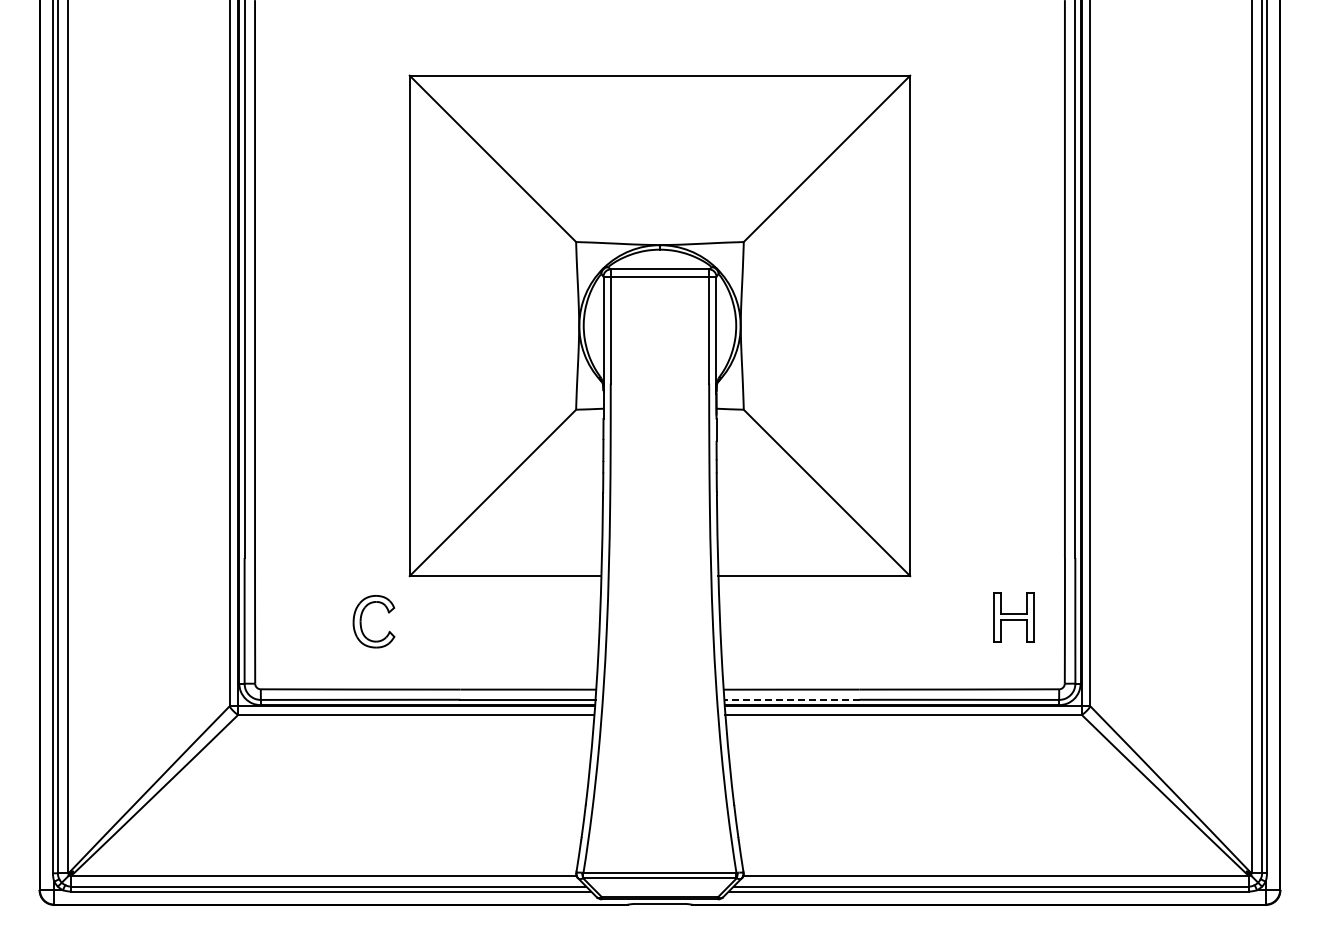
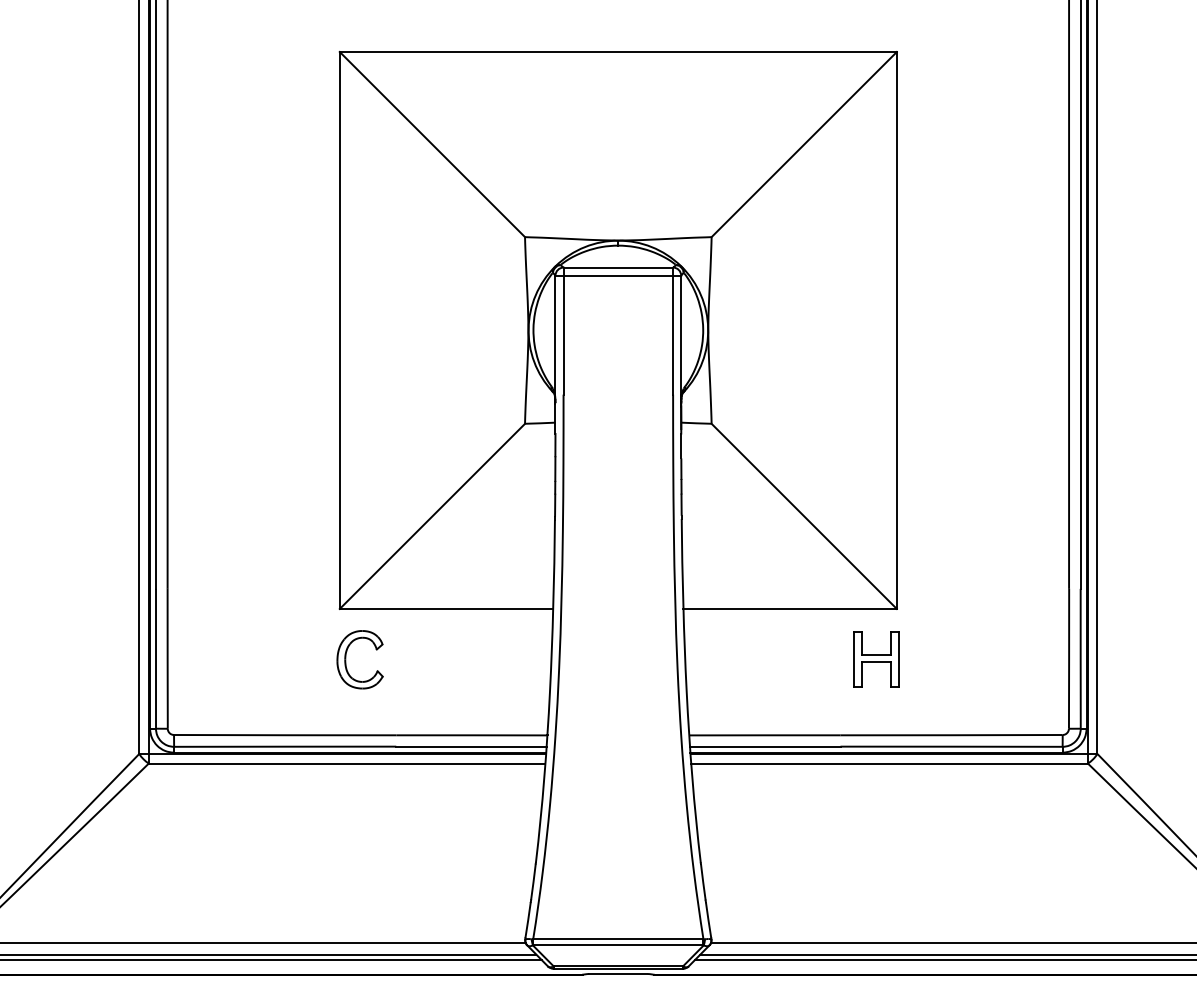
part: (1013, 617) -> (876, 659), moved
part: (361, 621) -> (346, 659), moved
line: (791, 699) -> (764, 746), dashed -> solid

